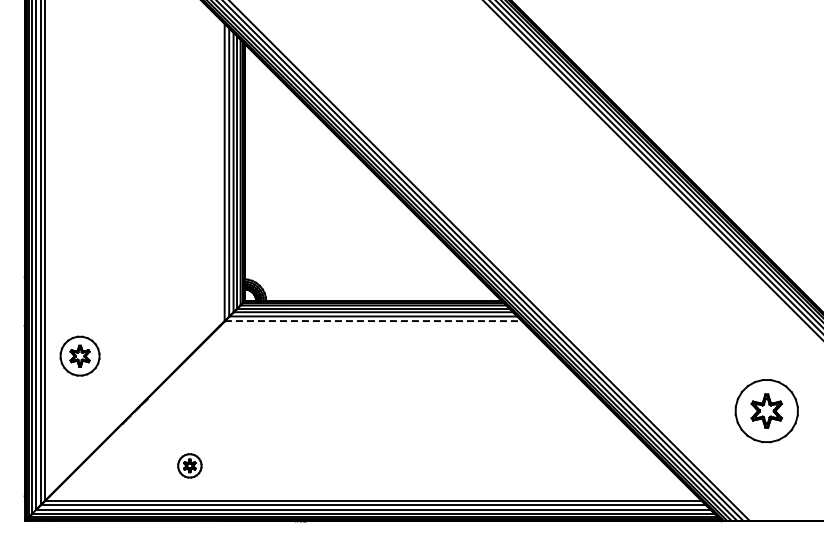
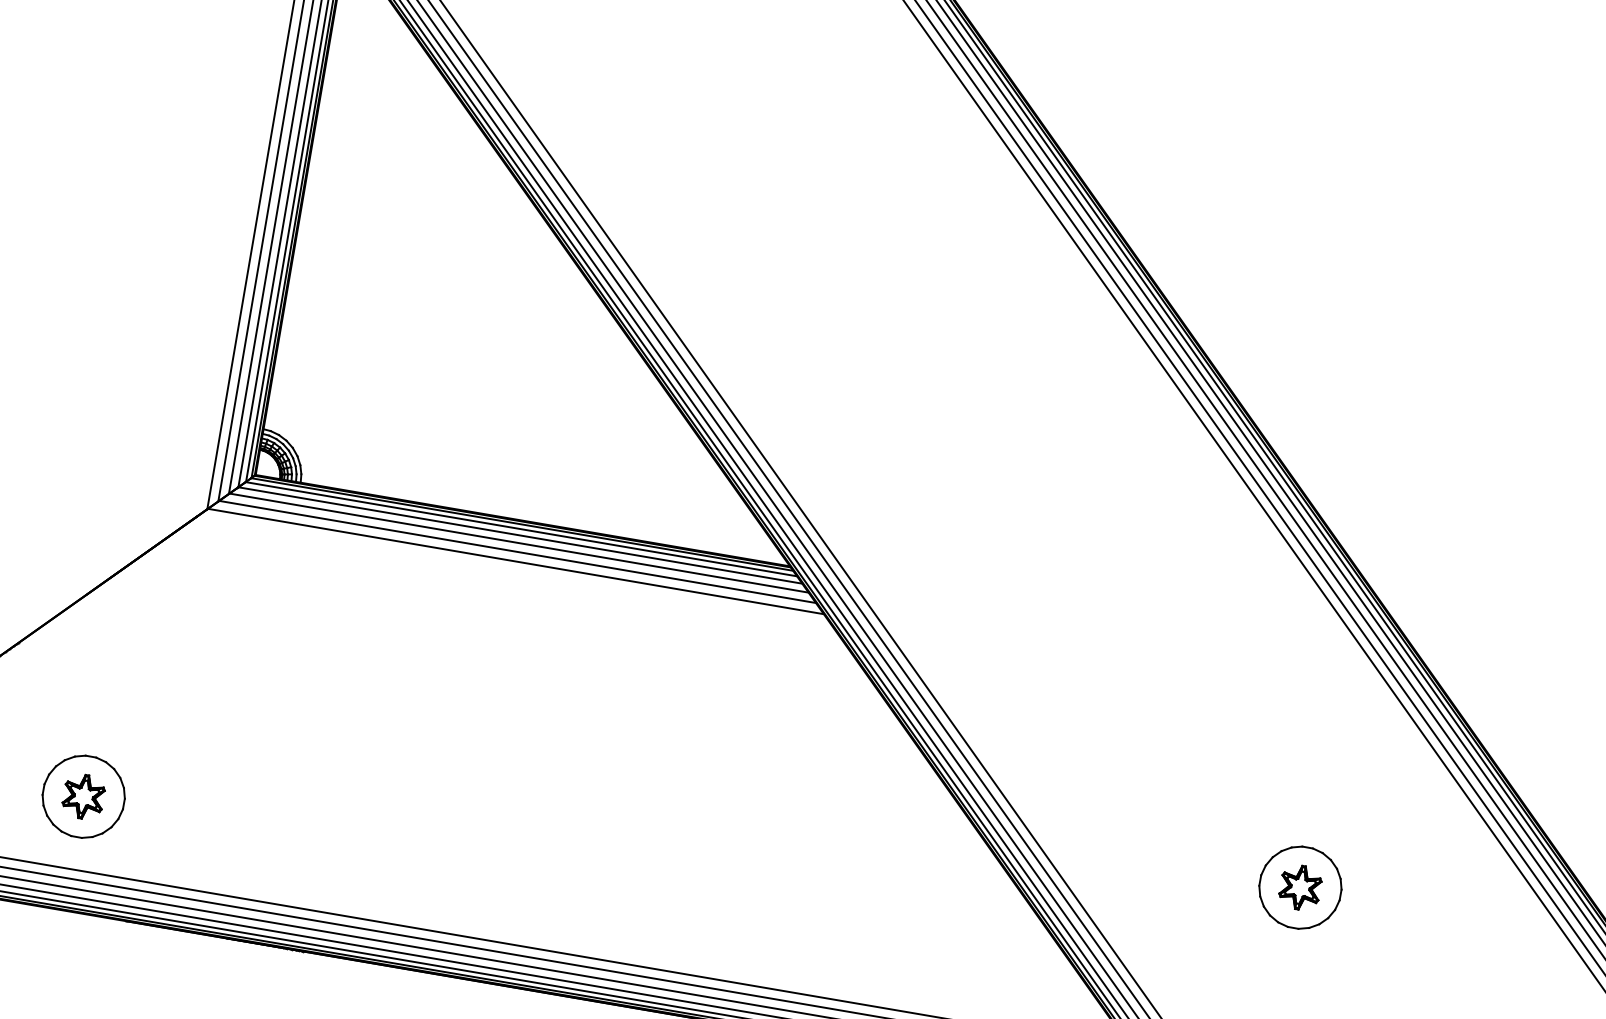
line: (373, 321) -> (516, 562), dashed -> solid
part: (766, 410) -> (1299, 886), size x0.62
part: (189, 465) -> (83, 795), size x1.67

